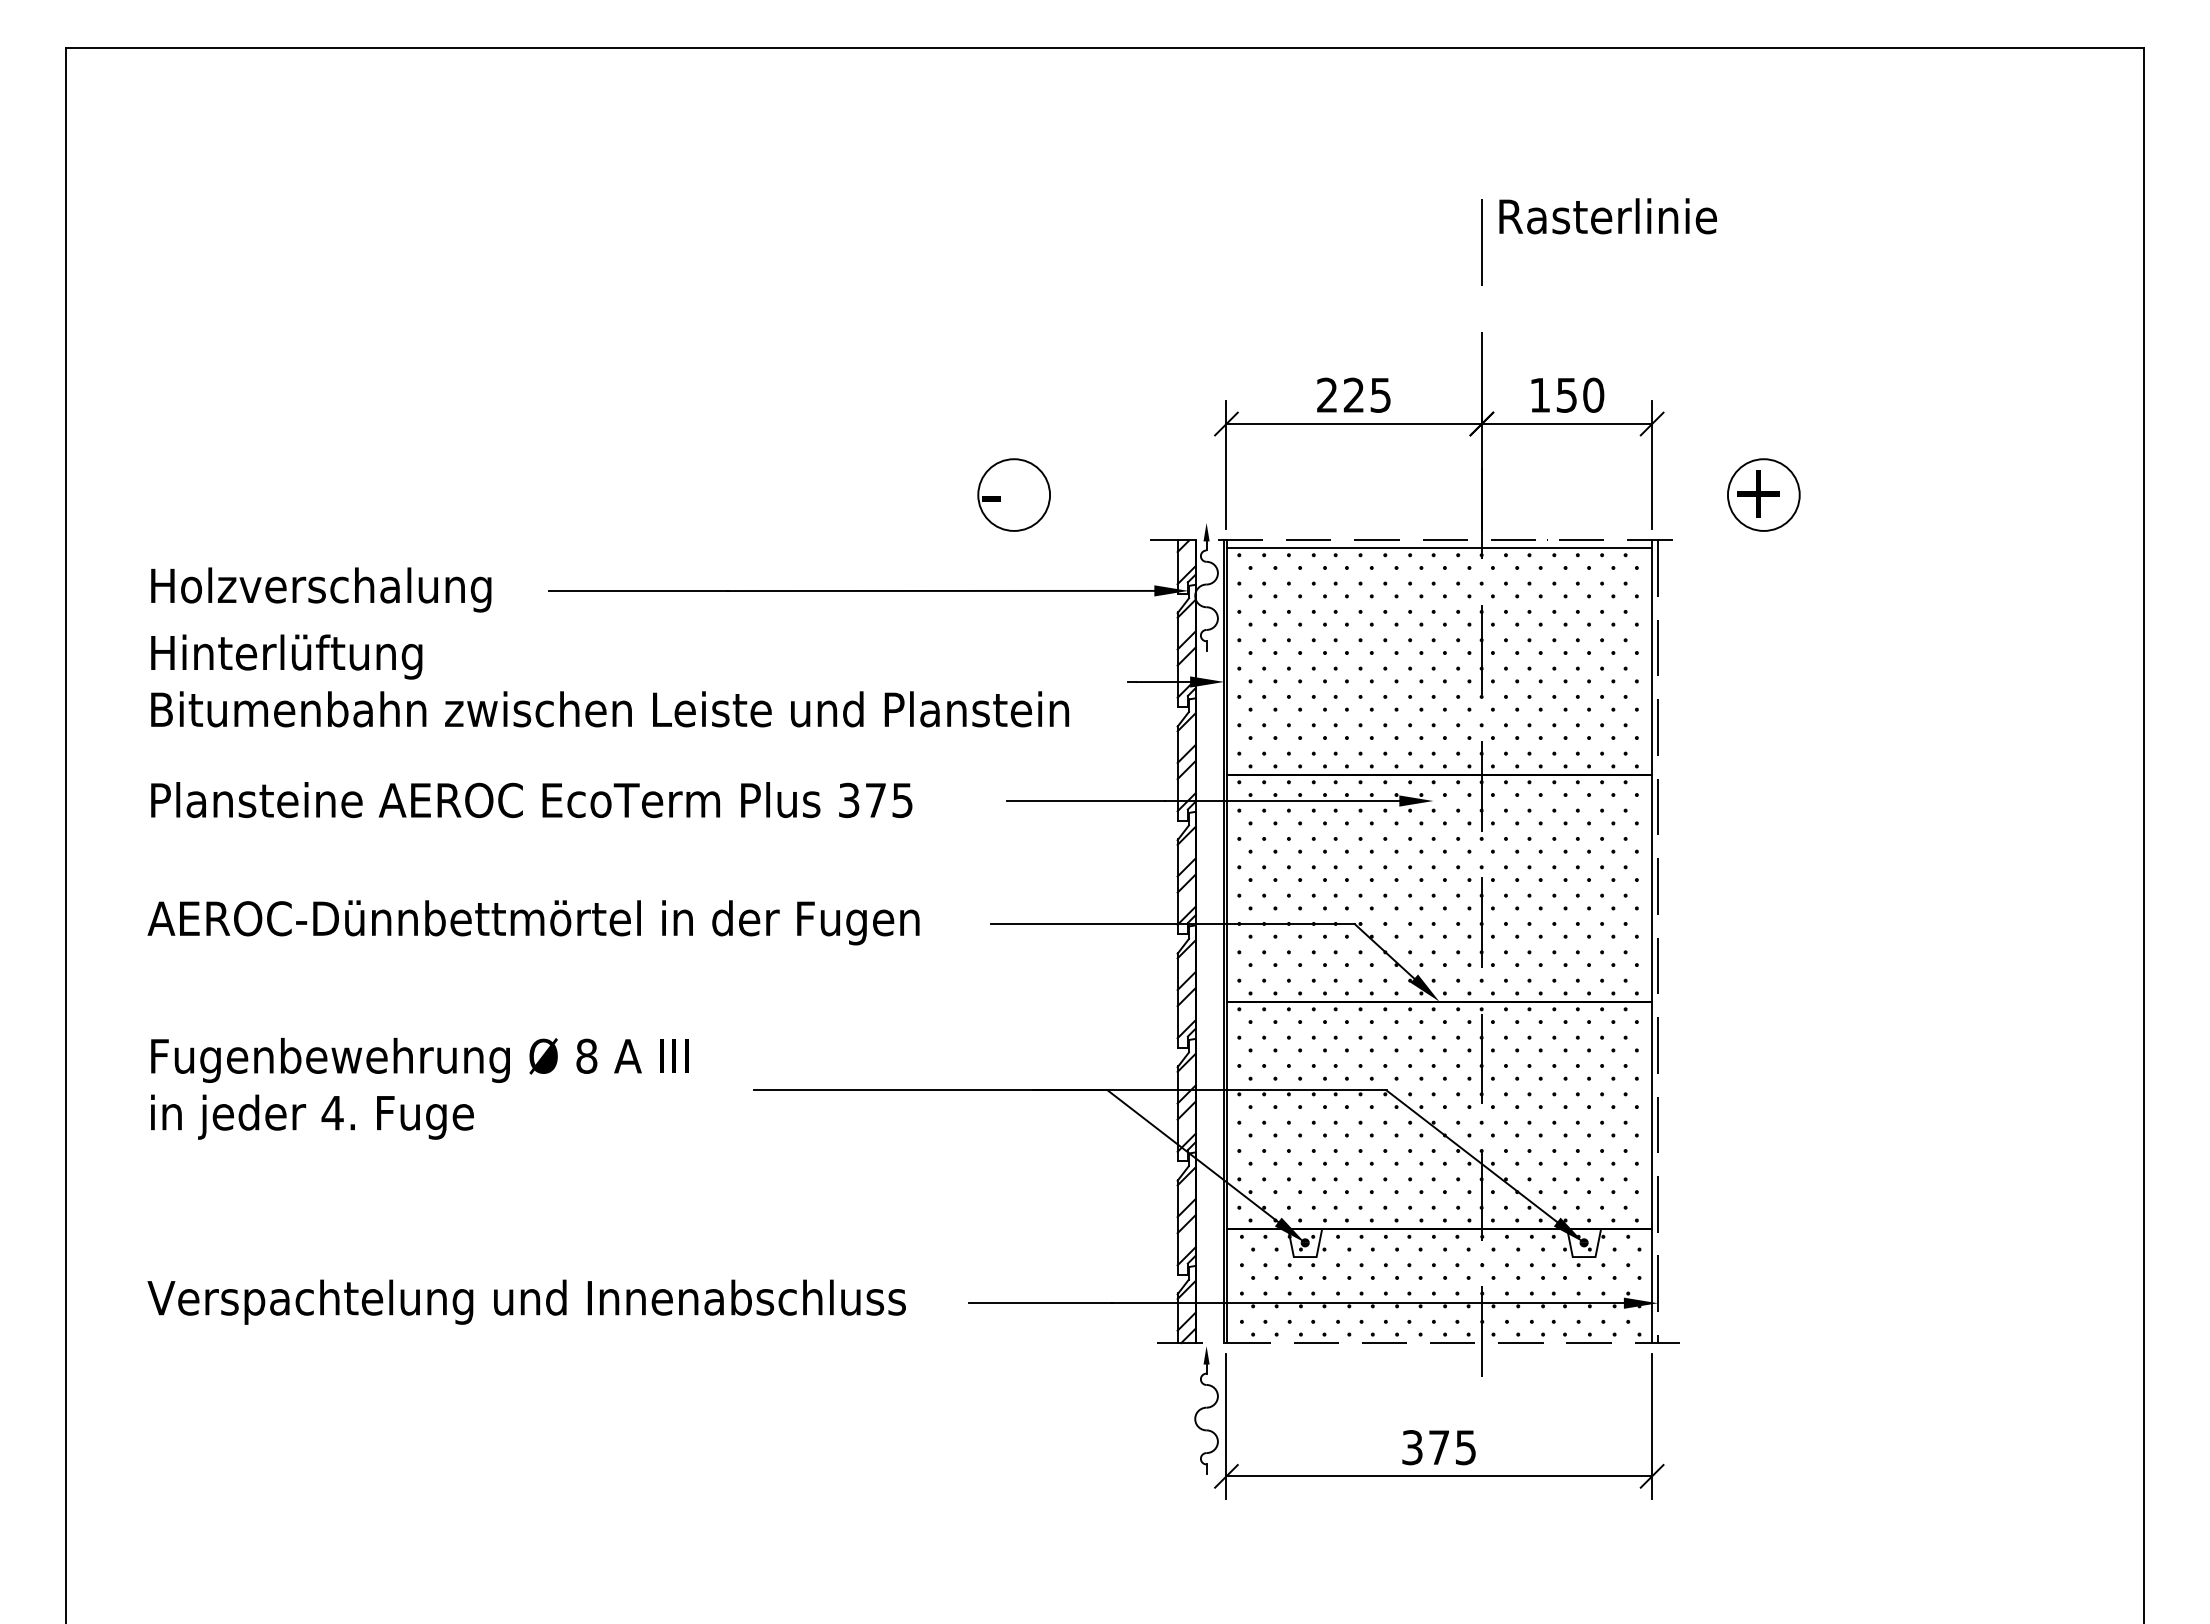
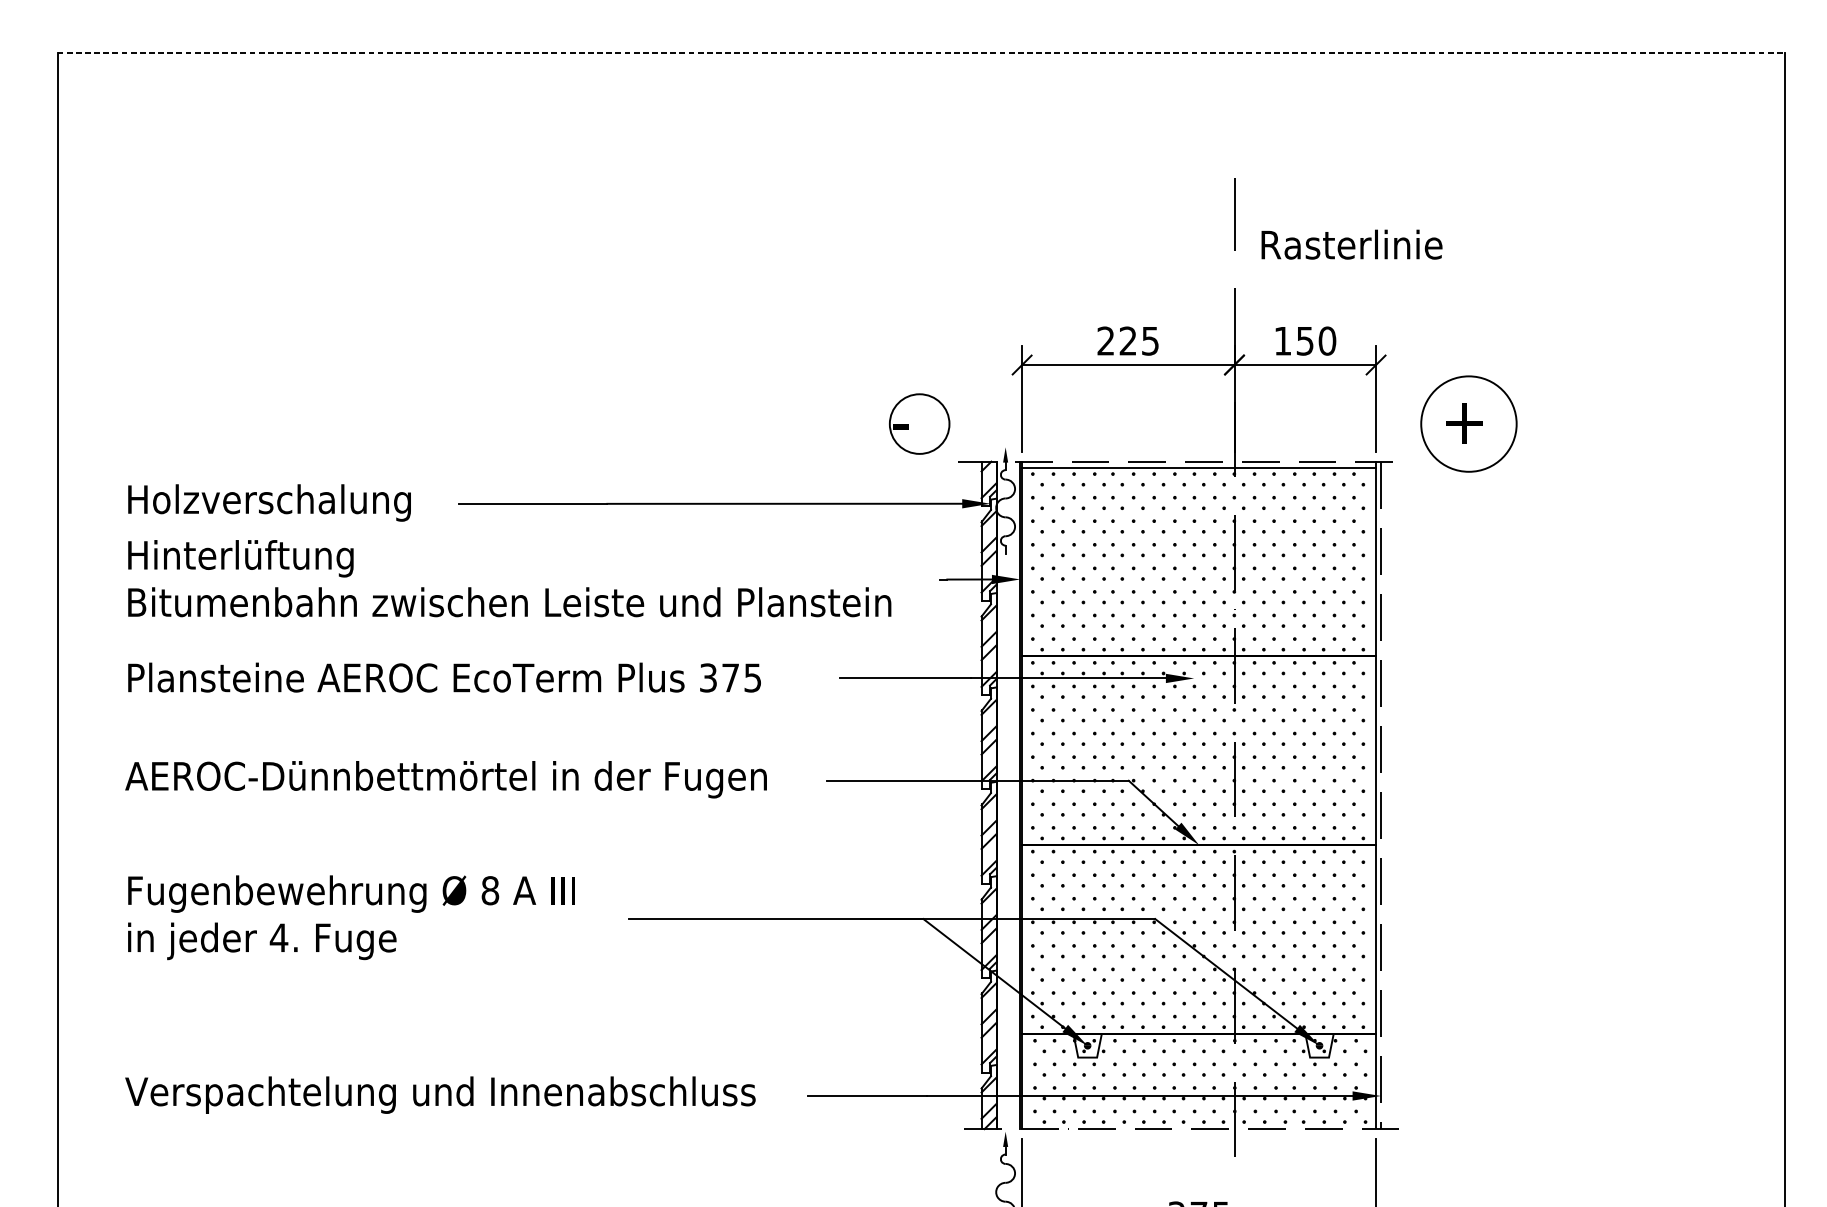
line: (1104, 48) -> (920, 52), solid -> dashed
text: (1607, 216) -> (1351, 244), moved
part: (1013, 494) -> (919, 423), moved
circle: (1763, 494) -> (1468, 423), size x1.6

